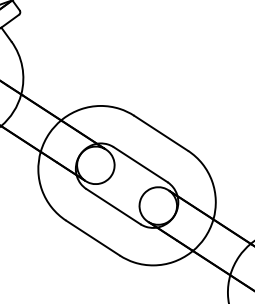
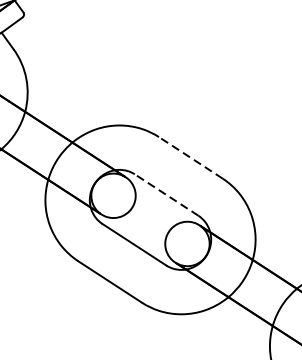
line: (160, 133) -> (190, 158), solid -> dashed
line: (140, 164) -> (166, 194), solid -> dashed

